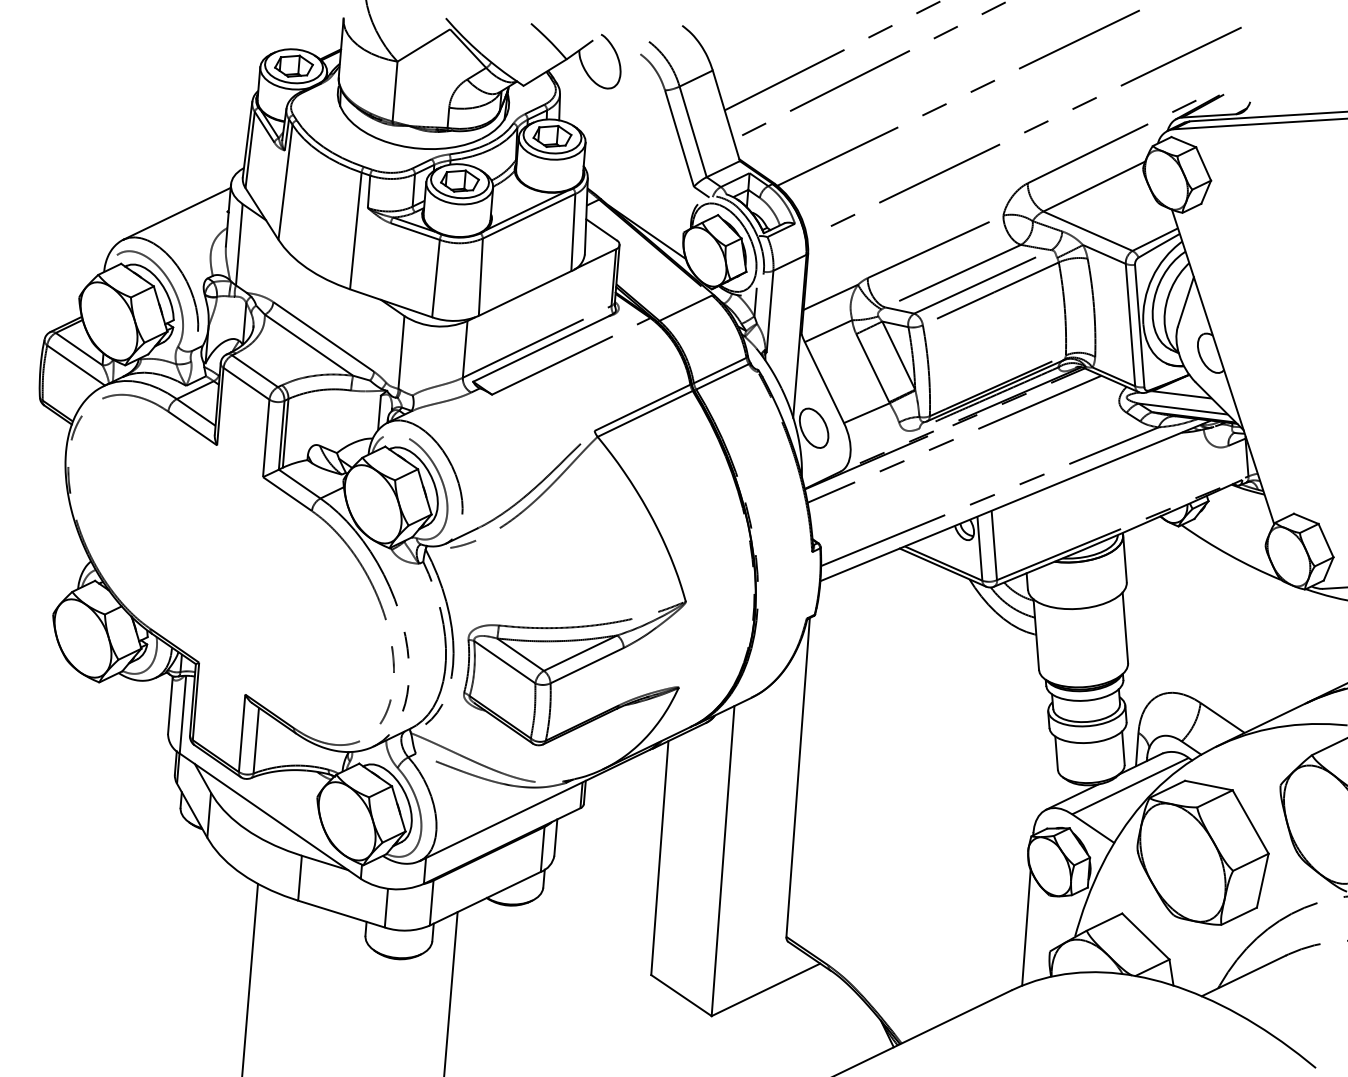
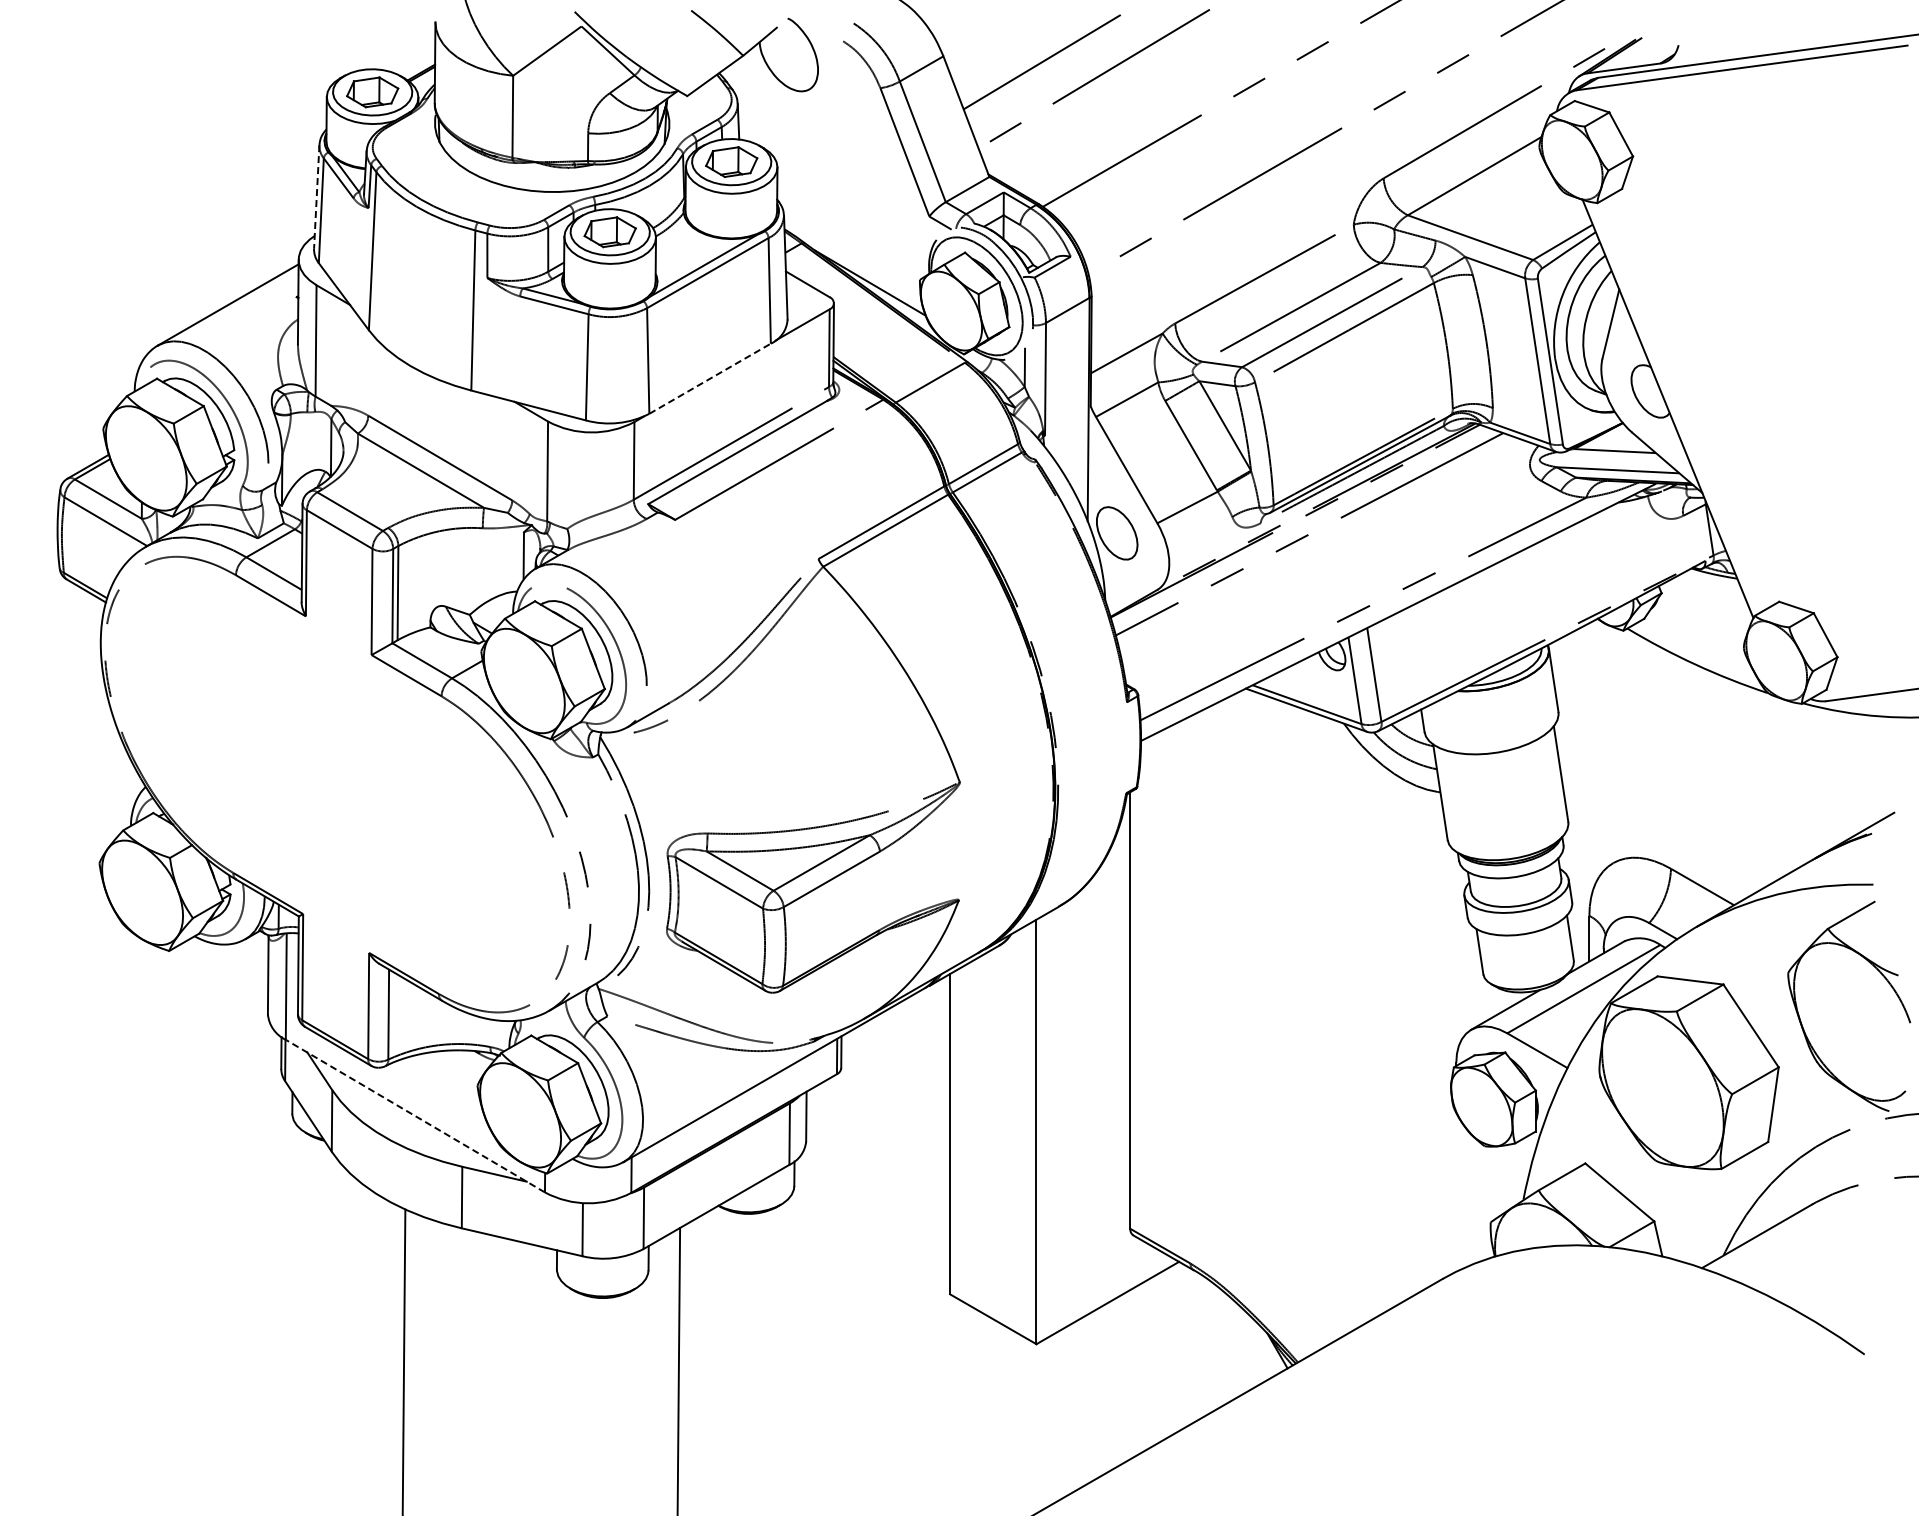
line: (247, 139) -> (316, 196), solid -> dashed
line: (525, 293) -> (710, 378), solid -> dashed
line: (269, 815) -> (414, 1115), solid -> dashed
line: (1026, 927) -> (1456, 1191), removed

